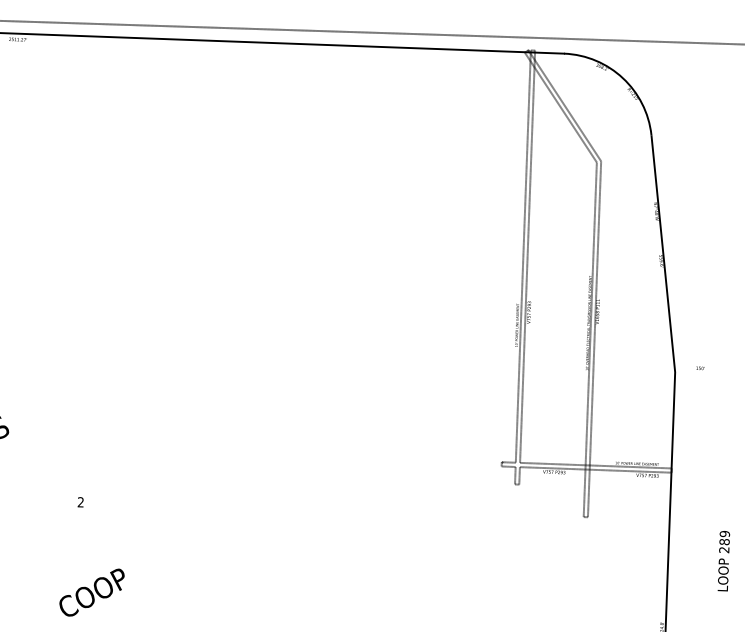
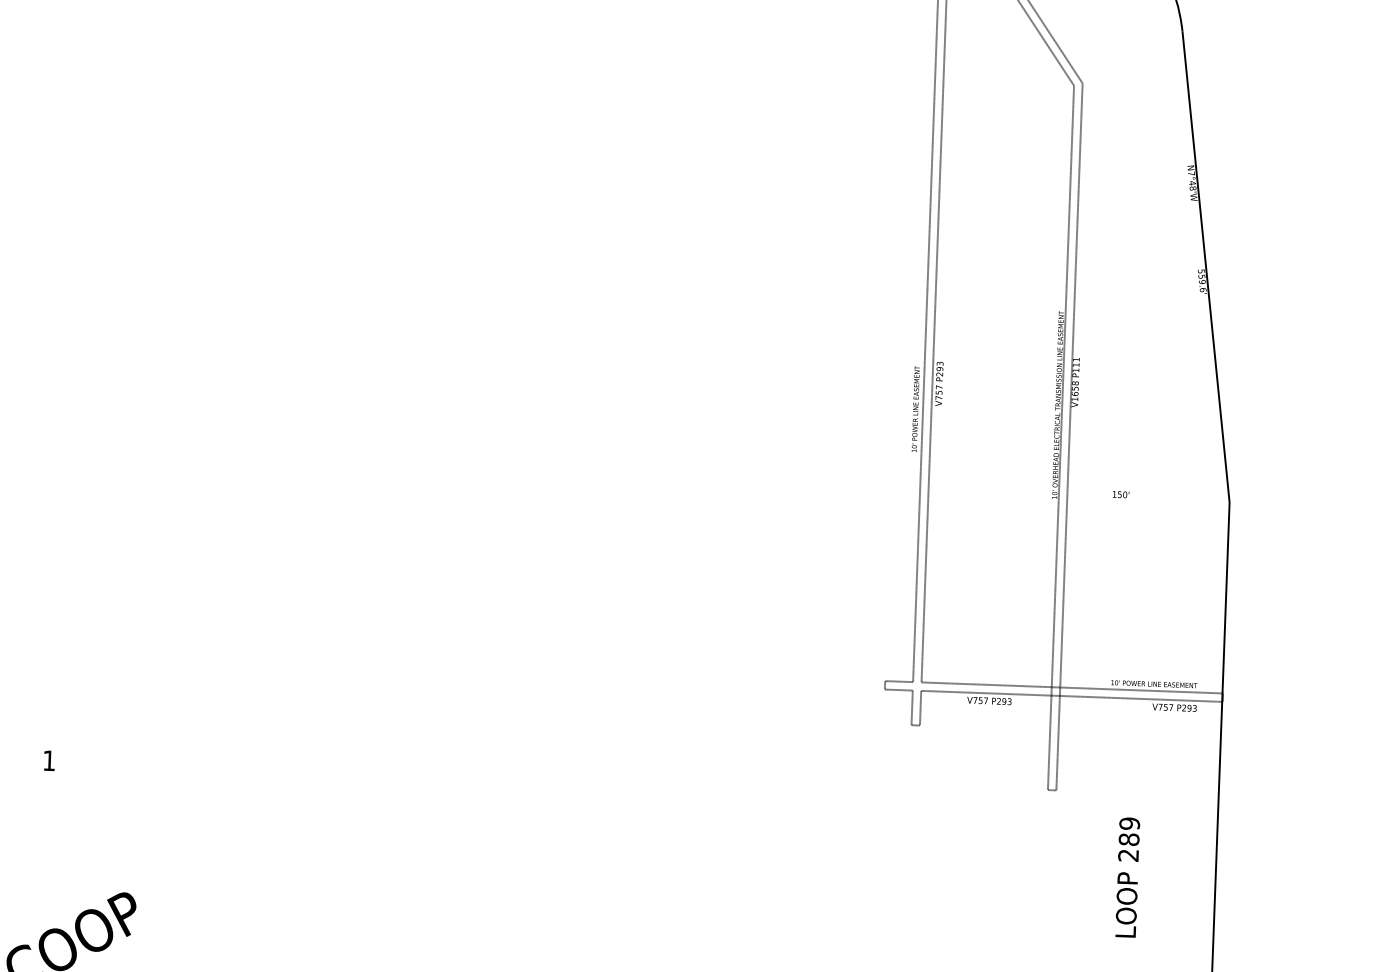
text: (700, 368) -> (1121, 494), moved
text: (80, 502) -> (48, 761), 2 -> 1
text: (723, 561) -> (1126, 878), moved

